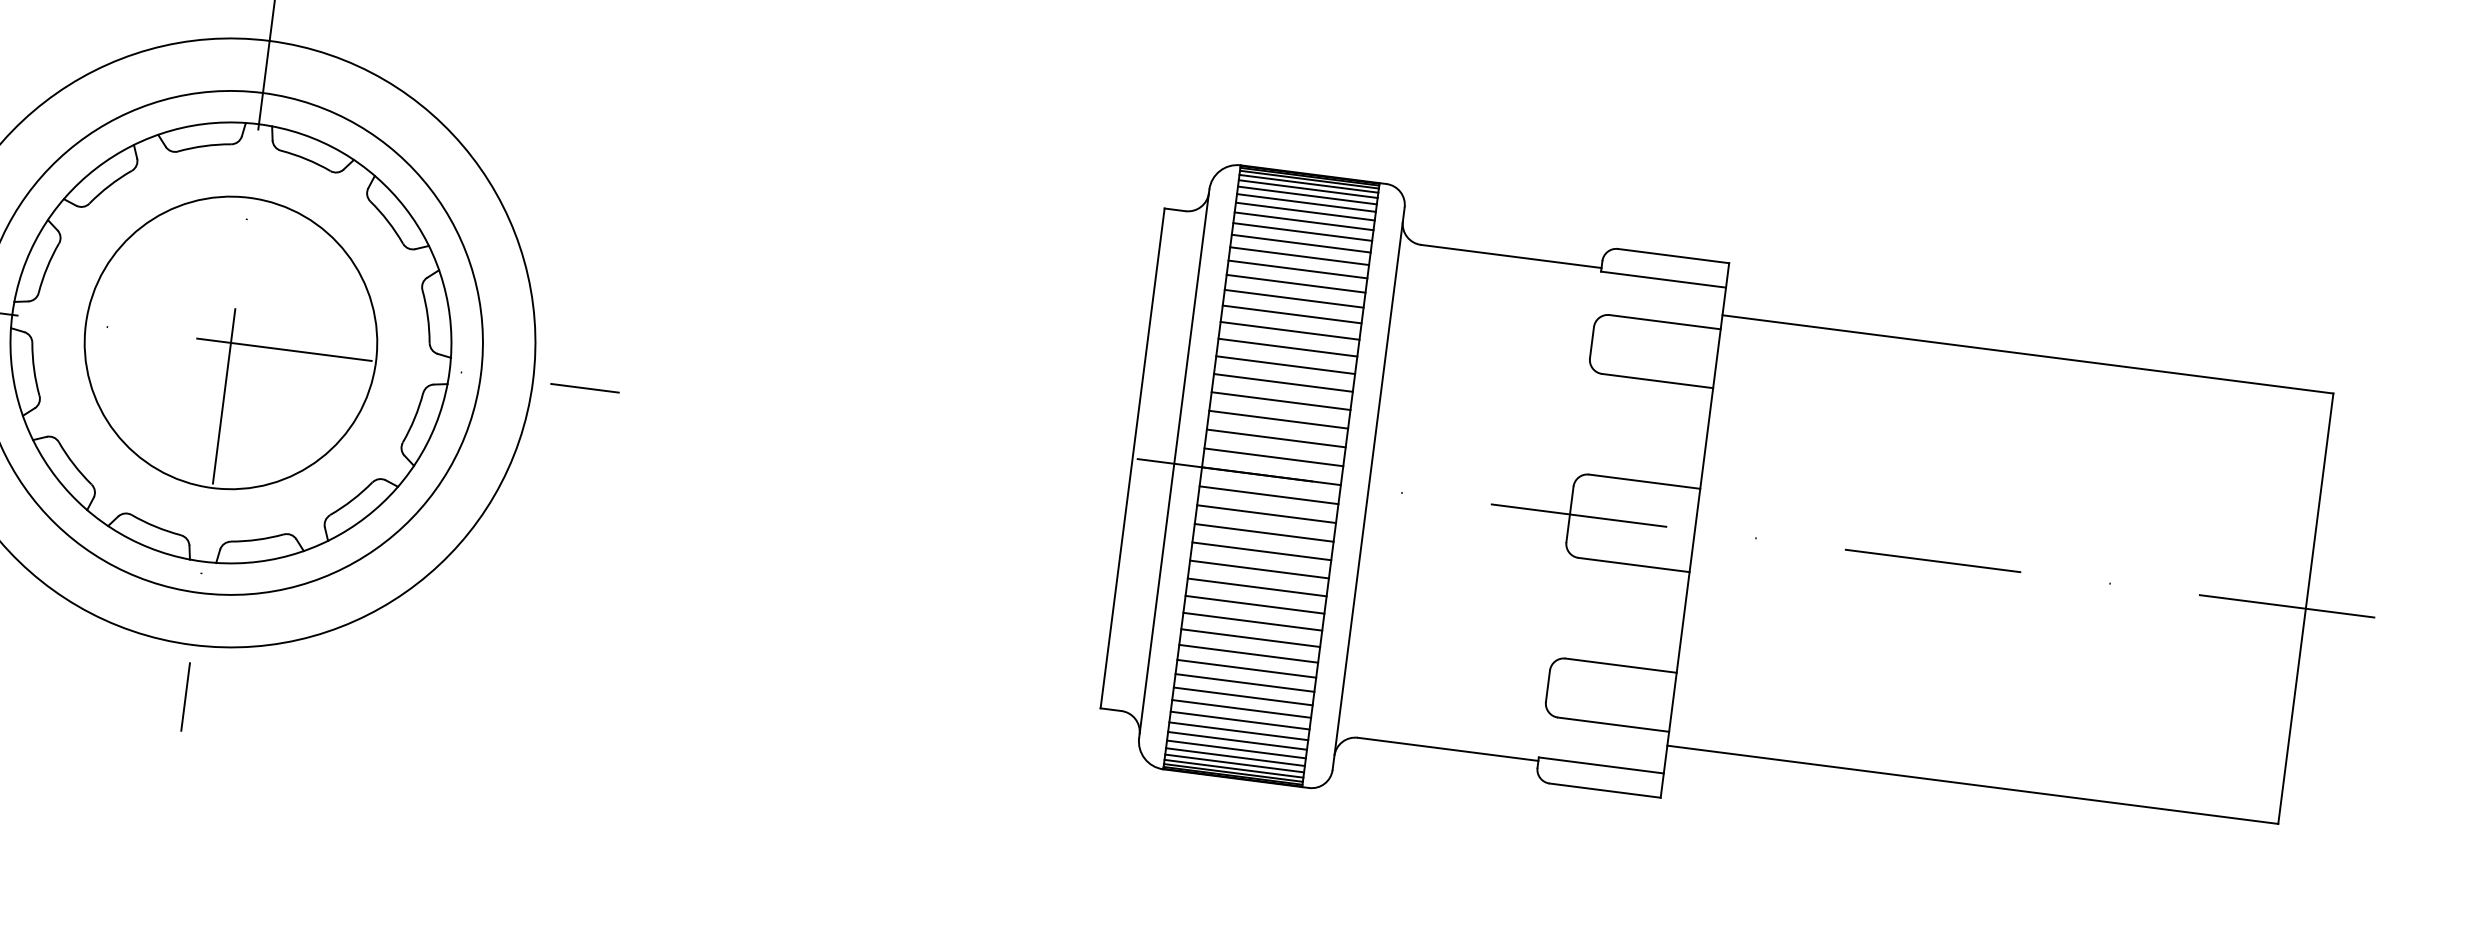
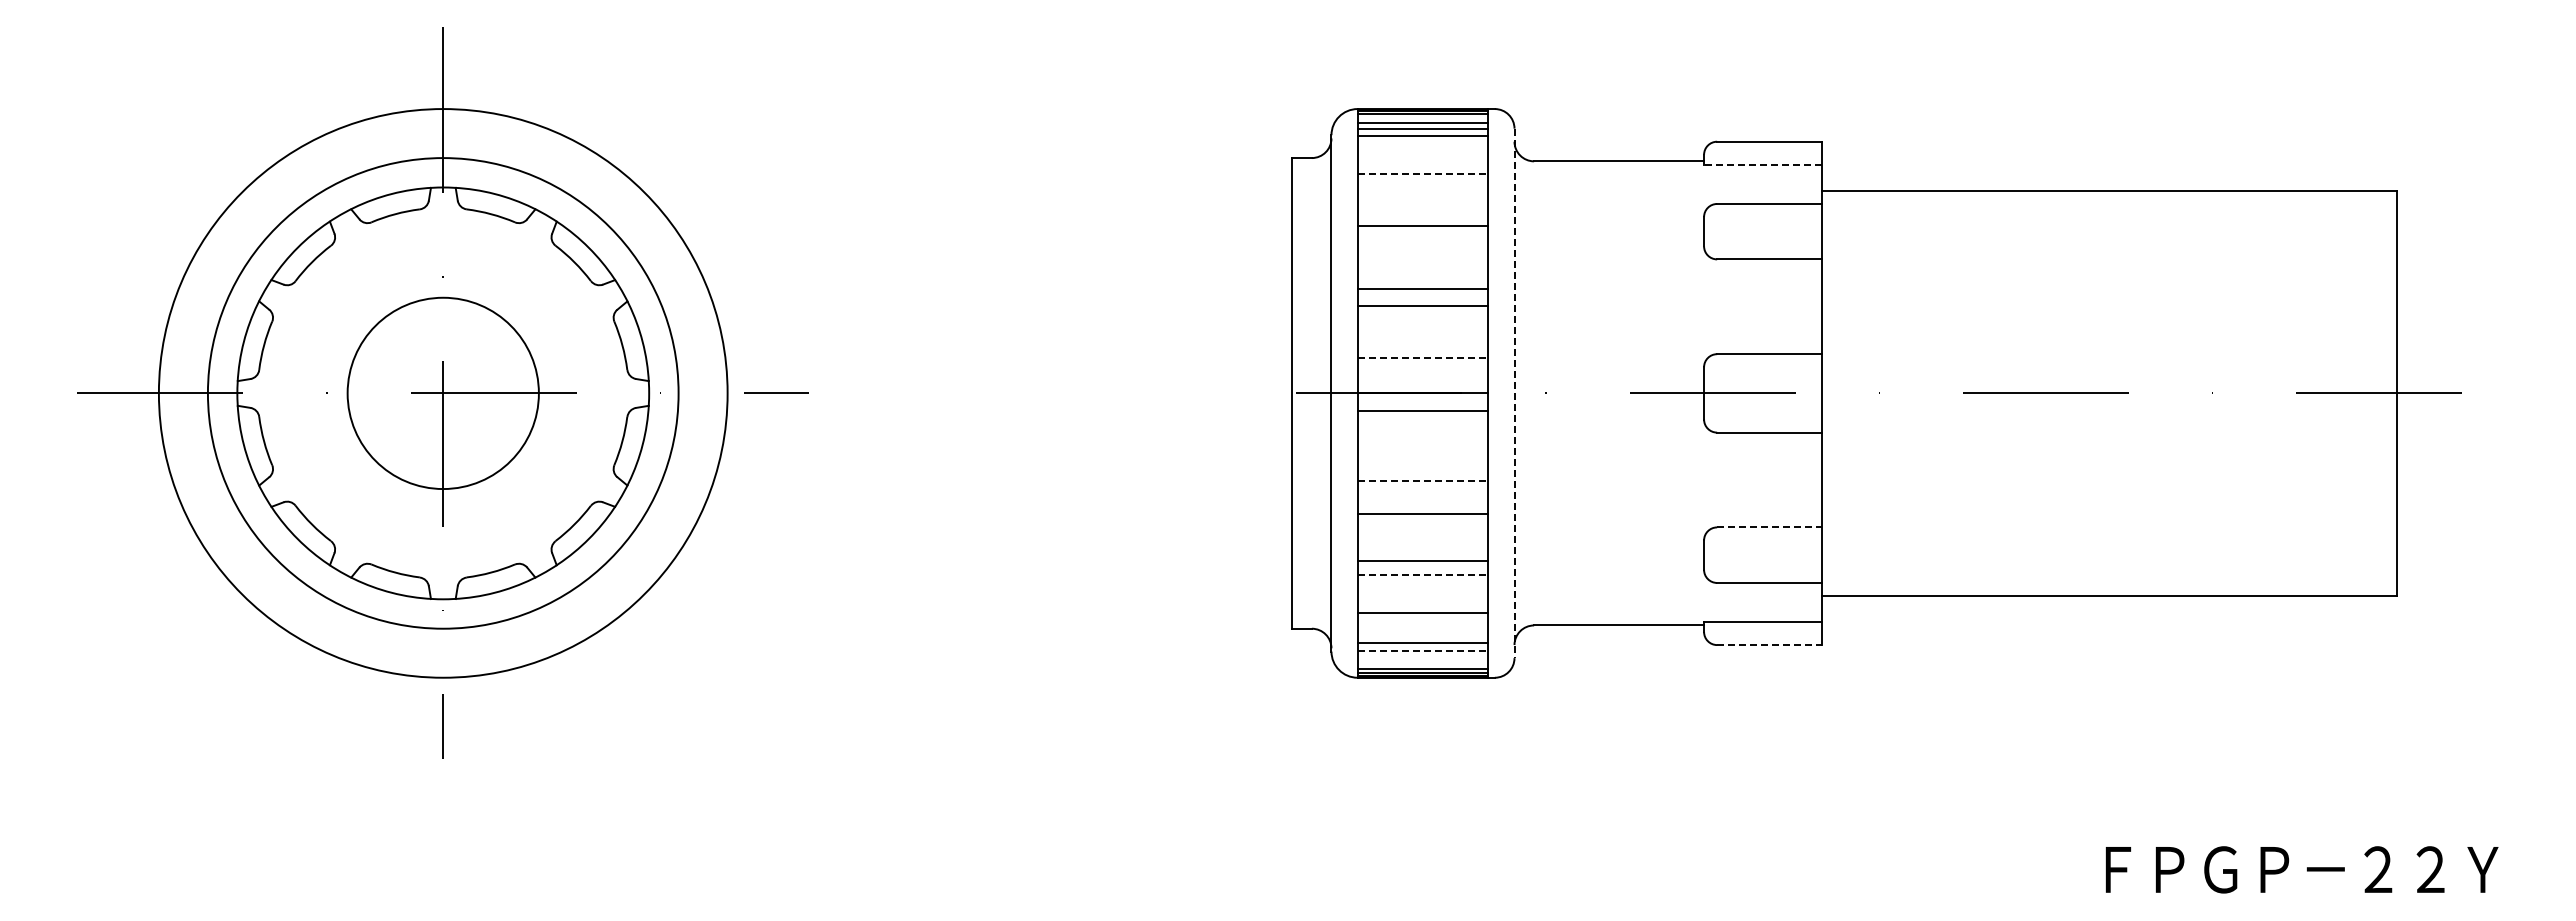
line: (1308, 184) -> (1422, 118), removed
line: (1304, 211) -> (1422, 144), removed
line: (1303, 221) -> (1422, 153), removed
line: (1302, 231) -> (1422, 163), removed
line: (1301, 243) -> (1423, 174), solid -> dashed
line: (1299, 256) -> (1422, 186), removed
line: (1297, 269) -> (1422, 198), removed
line: (1663, 279) -> (1762, 164), solid -> dashed
line: (1295, 284) -> (1422, 212), removed
line: (1291, 314) -> (1422, 241), removed
line: (1289, 330) -> (1422, 256), removed
circle: (230, 342) -> (442, 393), size x0.7
line: (1287, 347) -> (1422, 272), removed
line: (1280, 400) -> (1422, 322), removed
line: (1278, 419) -> (1422, 340), removed
line: (1276, 438) -> (1423, 357), solid -> dashed
line: (1273, 457) -> (1422, 375), removed
line: (1368, 488) -> (1514, 393), solid -> dashed
line: (1266, 514) -> (1422, 429), removed
line: (1263, 532) -> (1422, 446), removed
line: (1261, 551) -> (1422, 464), removed
line: (1260, 569) -> (1423, 481), solid -> dashed
line: (1256, 587) -> (1422, 498), removed
line: (1252, 621) -> (1422, 530), removed
line: (1250, 637) -> (1422, 545), removed
line: (1621, 665) -> (1769, 527), solid -> dashed
line: (1247, 668) -> (1423, 574), solid -> dashed
line: (1244, 683) -> (1422, 588), removed
line: (1242, 696) -> (1422, 600), removed
line: (1239, 720) -> (1422, 623), removed
line: (1238, 731) -> (1422, 633), removed
line: (1237, 749) -> (1423, 650), solid -> dashed
line: (1235, 756) -> (1422, 657), removed
line: (1234, 763) -> (1422, 663), removed
line: (1605, 791) -> (1769, 645), solid -> dashed

